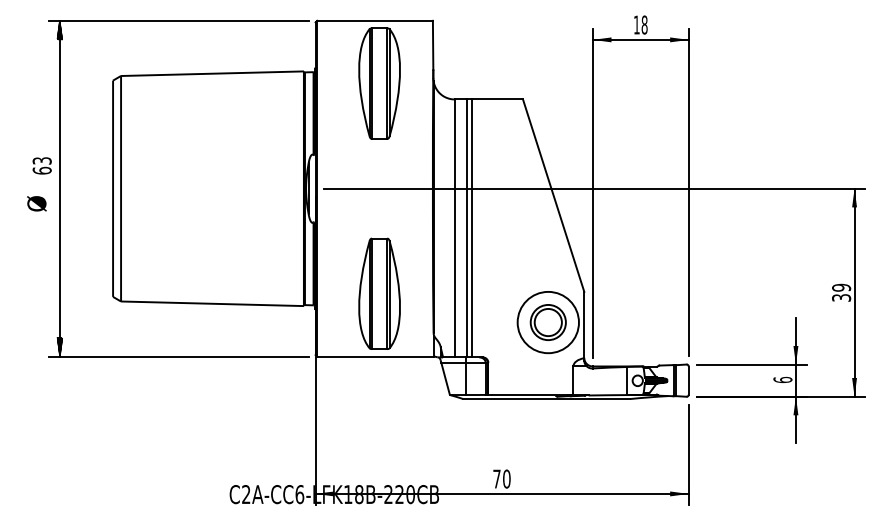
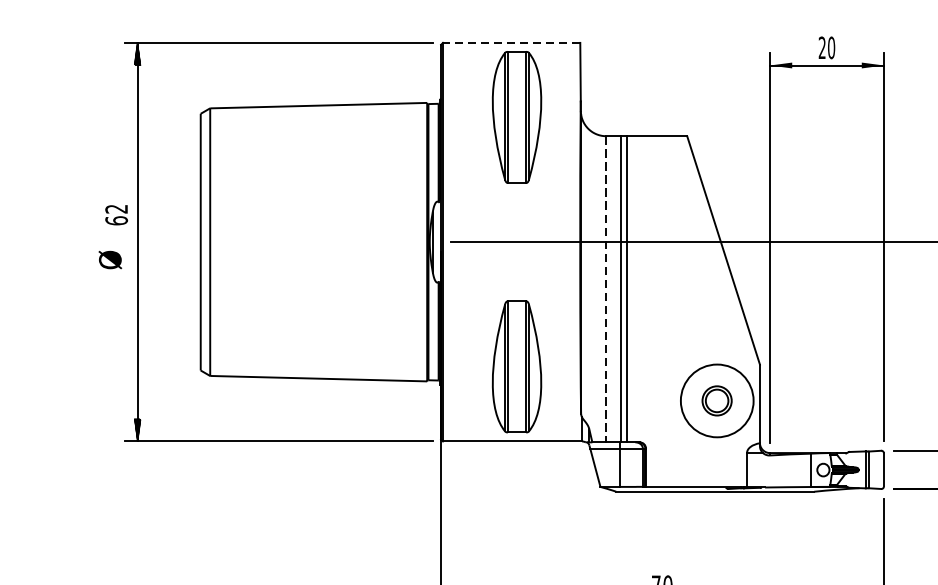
line: (375, 20) -> (512, 42), solid -> dashed
text: (640, 24) -> (826, 47), 18 -> 20
text: (42, 160) -> (116, 208), 63 -> 62
line: (454, 228) -> (605, 289), solid -> dashed
part: (547, 322) -> (716, 400), size x0.7

